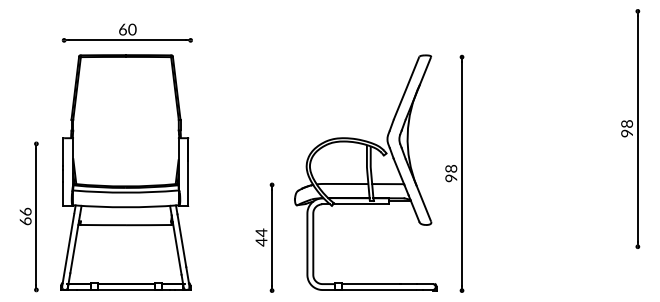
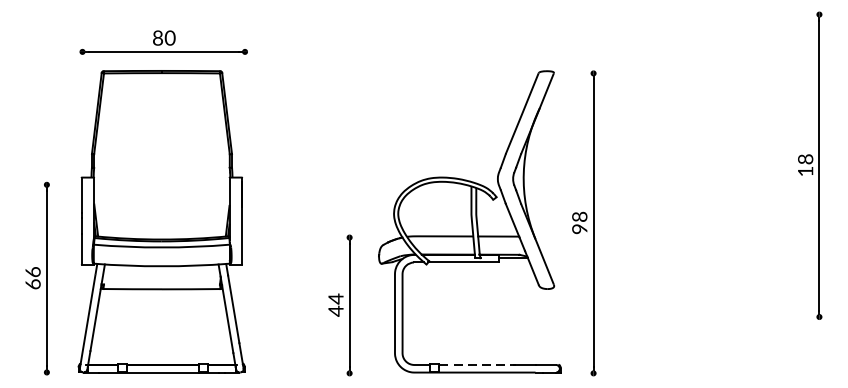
text: (122, 28) -> (157, 36), 60 -> 80
text: (626, 133) -> (804, 171), 98 -> 18
line: (371, 284) -> (477, 365), solid -> dashed

